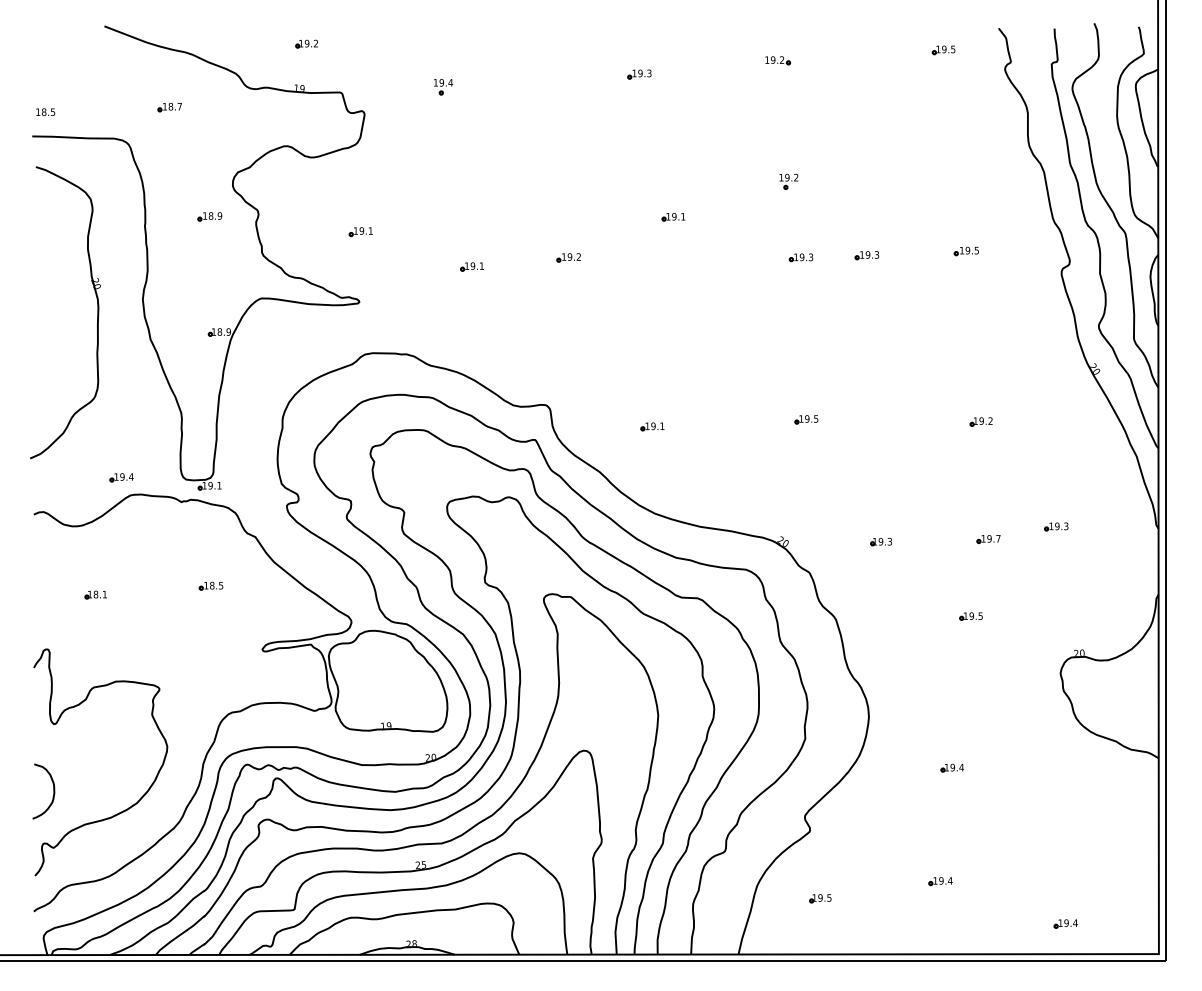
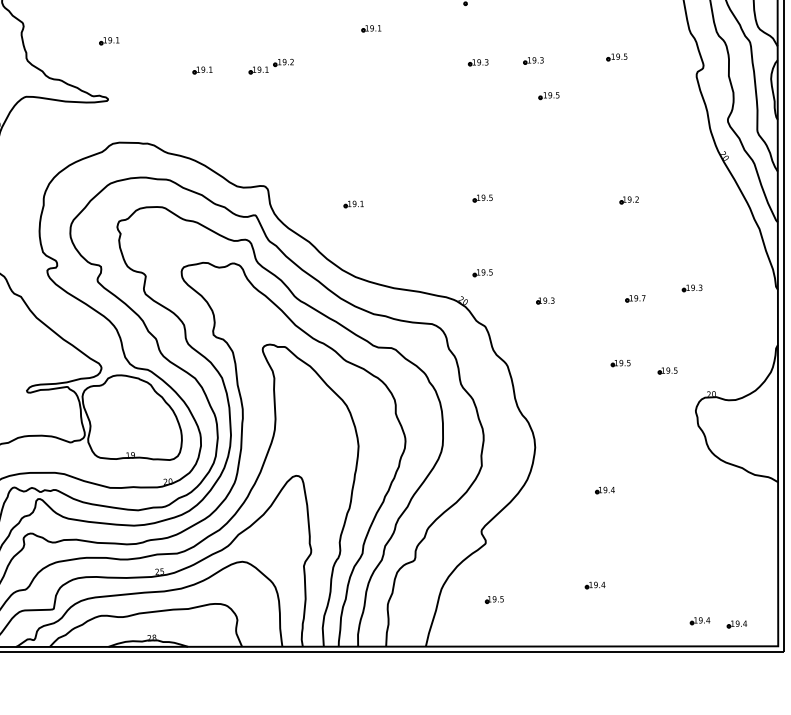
part: (538, 266) -> (258, 70), added
part: (884, 297) -> (548, 96), added
part: (806, 508) -> (482, 272), added
part: (1026, 625) -> (667, 370), added
part: (1109, 927) -> (736, 624), added

